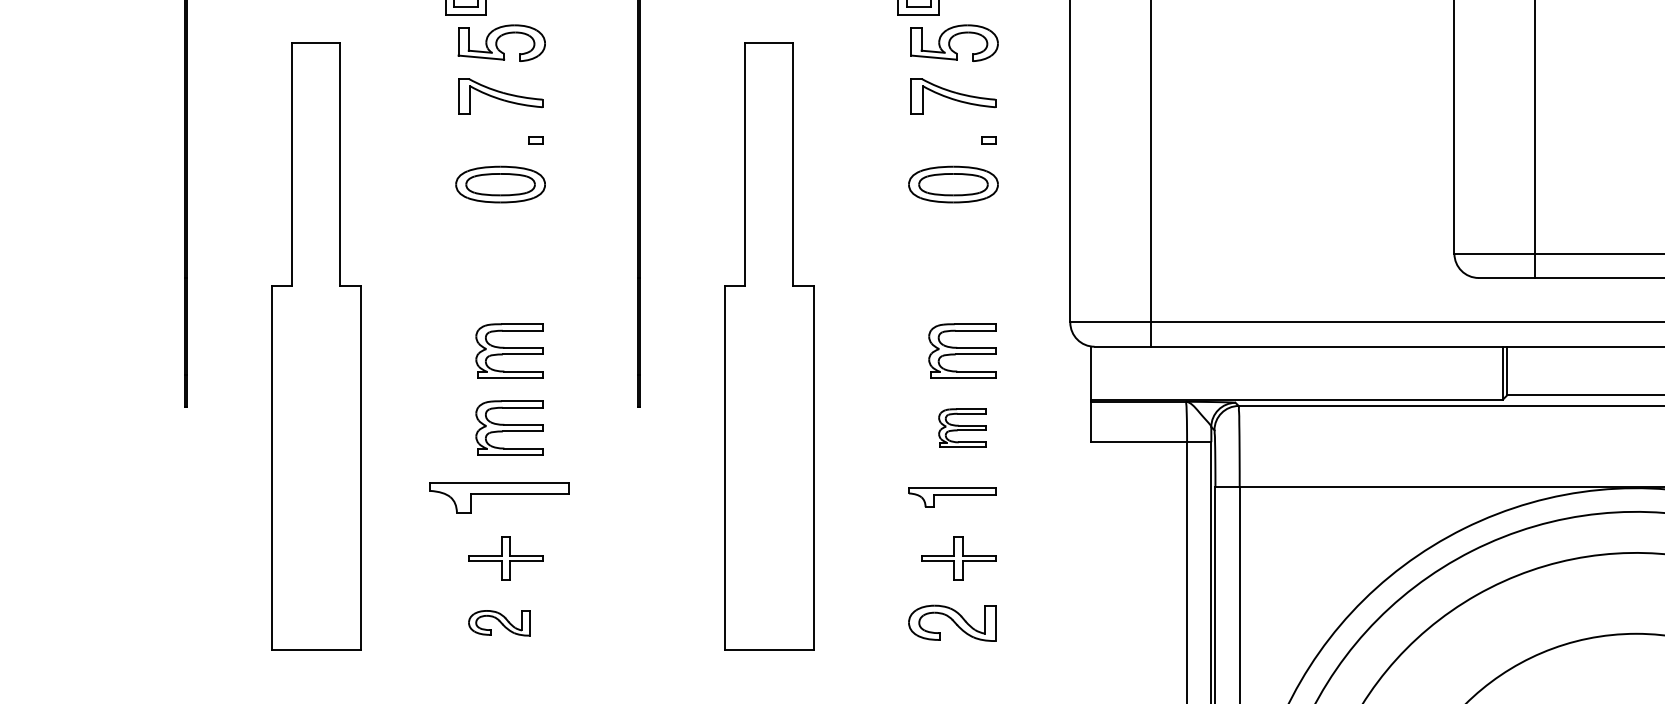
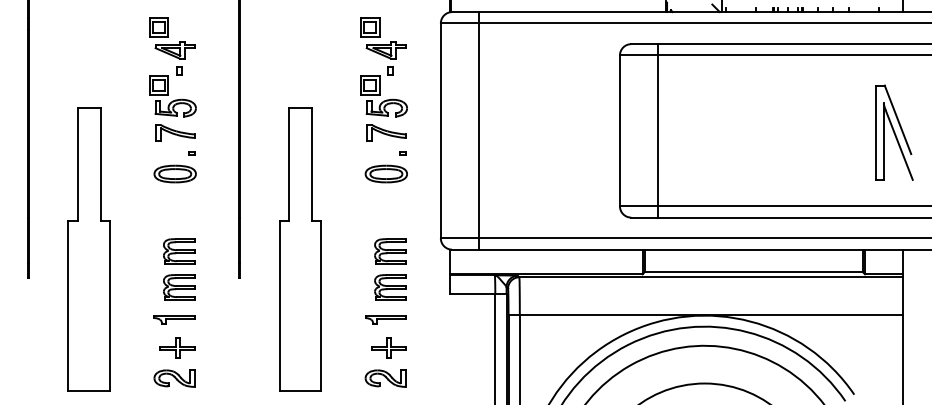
part: (962, 427) -> (390, 287), size x1.43
part: (499, 496) -> (174, 319), size x0.62
part: (499, 623) -> (174, 378), size x1.43

